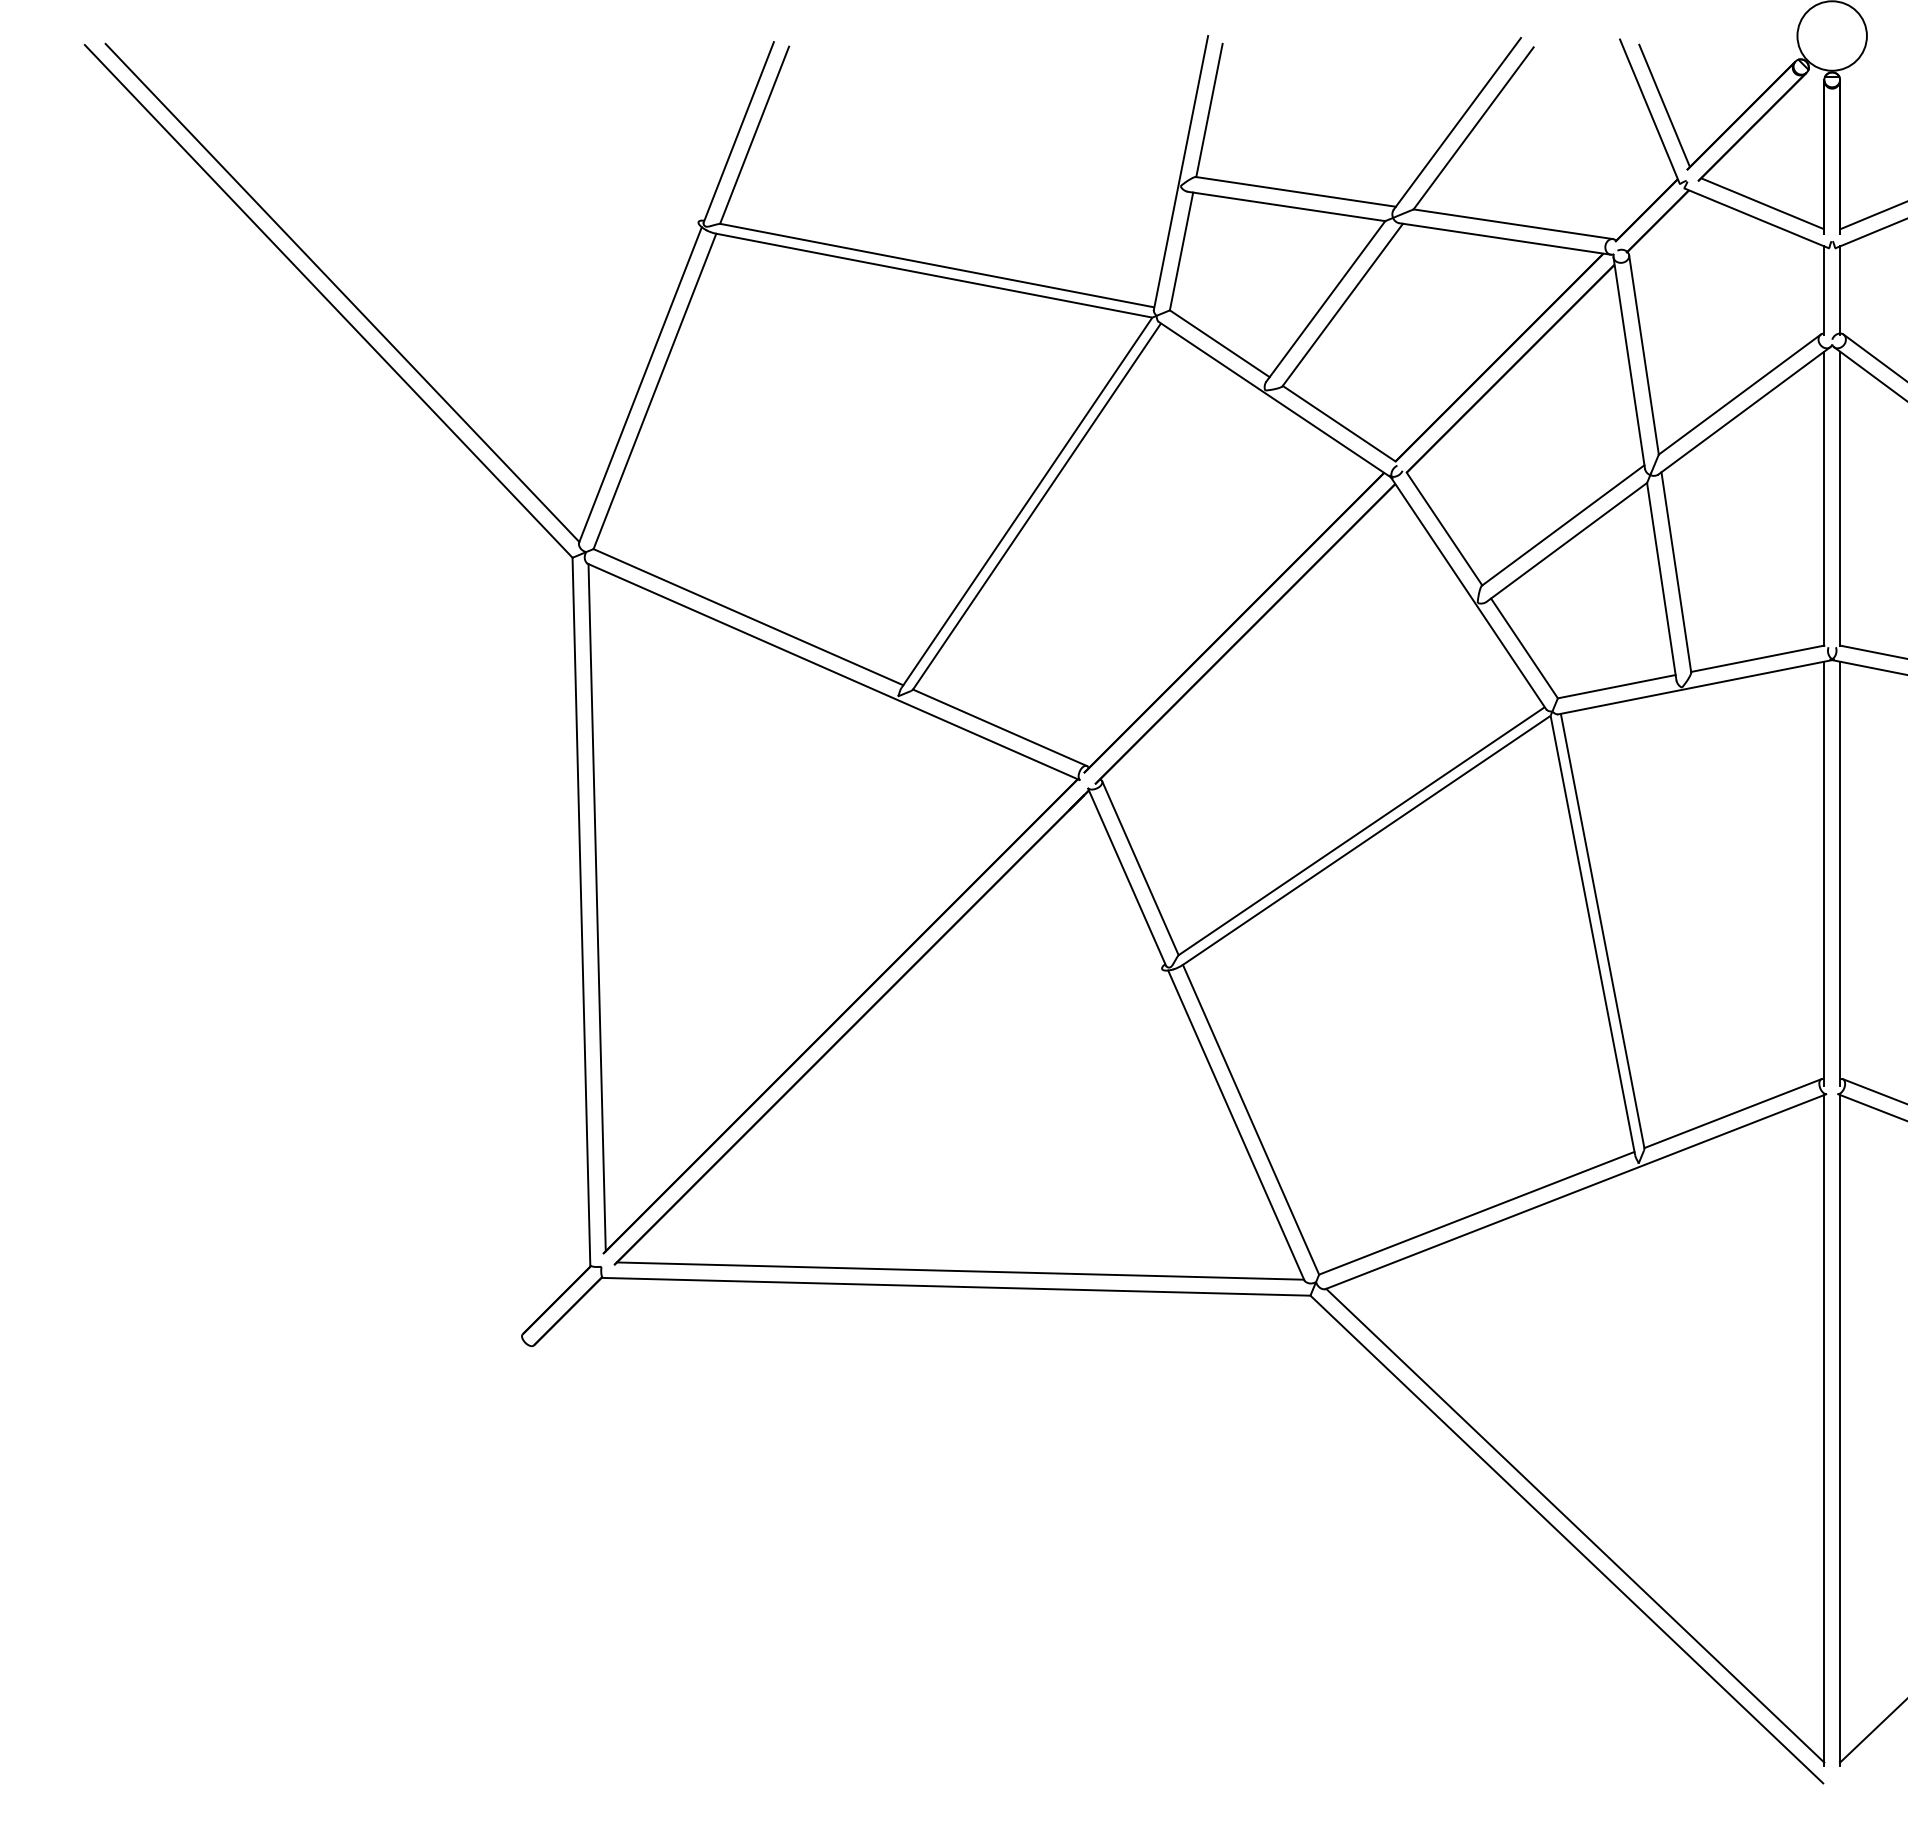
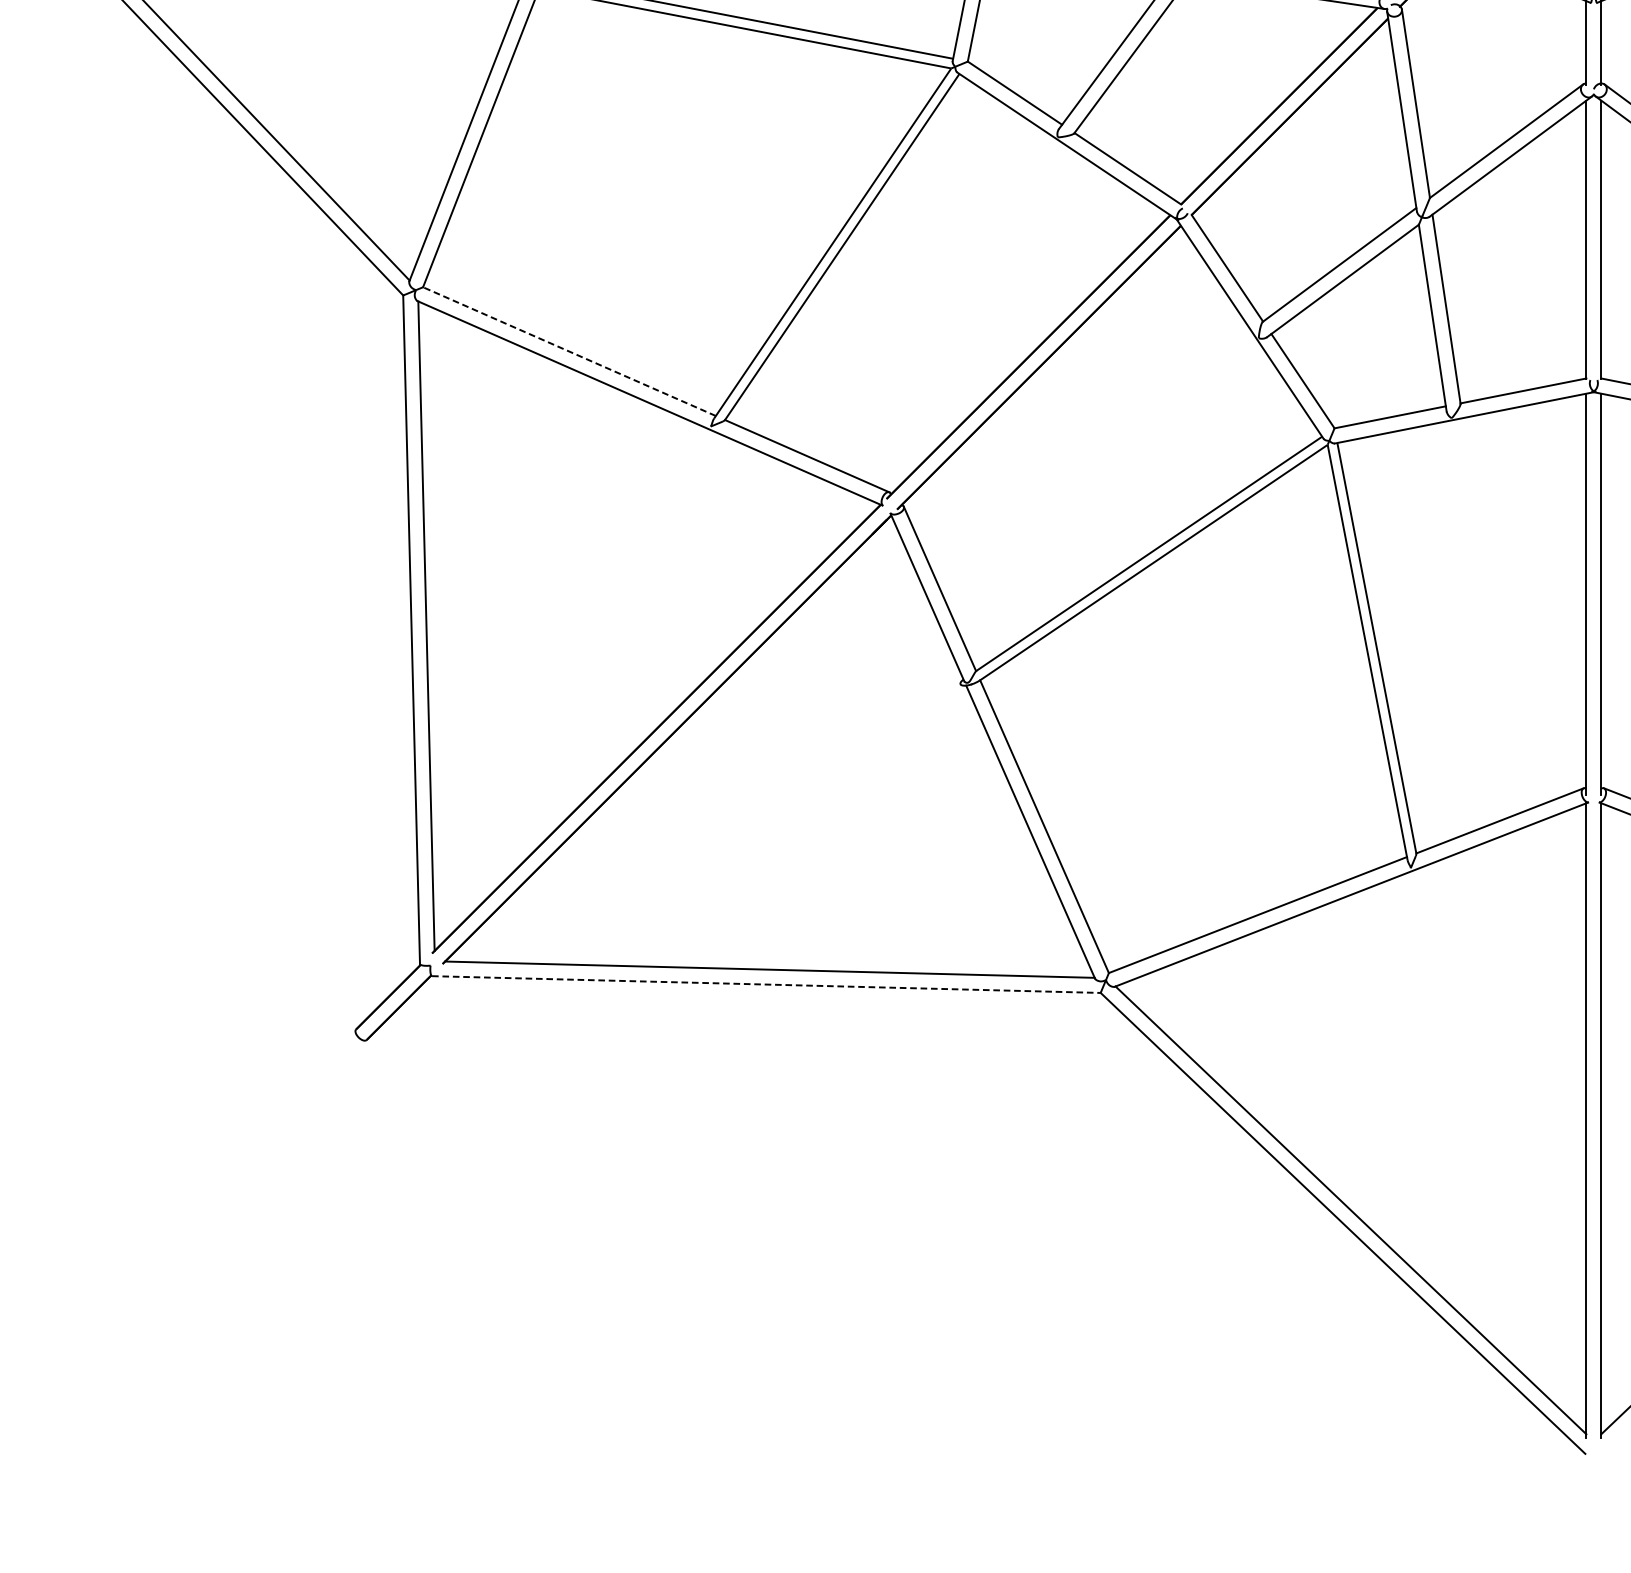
line: (748, 616) -> (569, 350), solid -> dashed
line: (956, 1286) -> (766, 984), solid -> dashed

